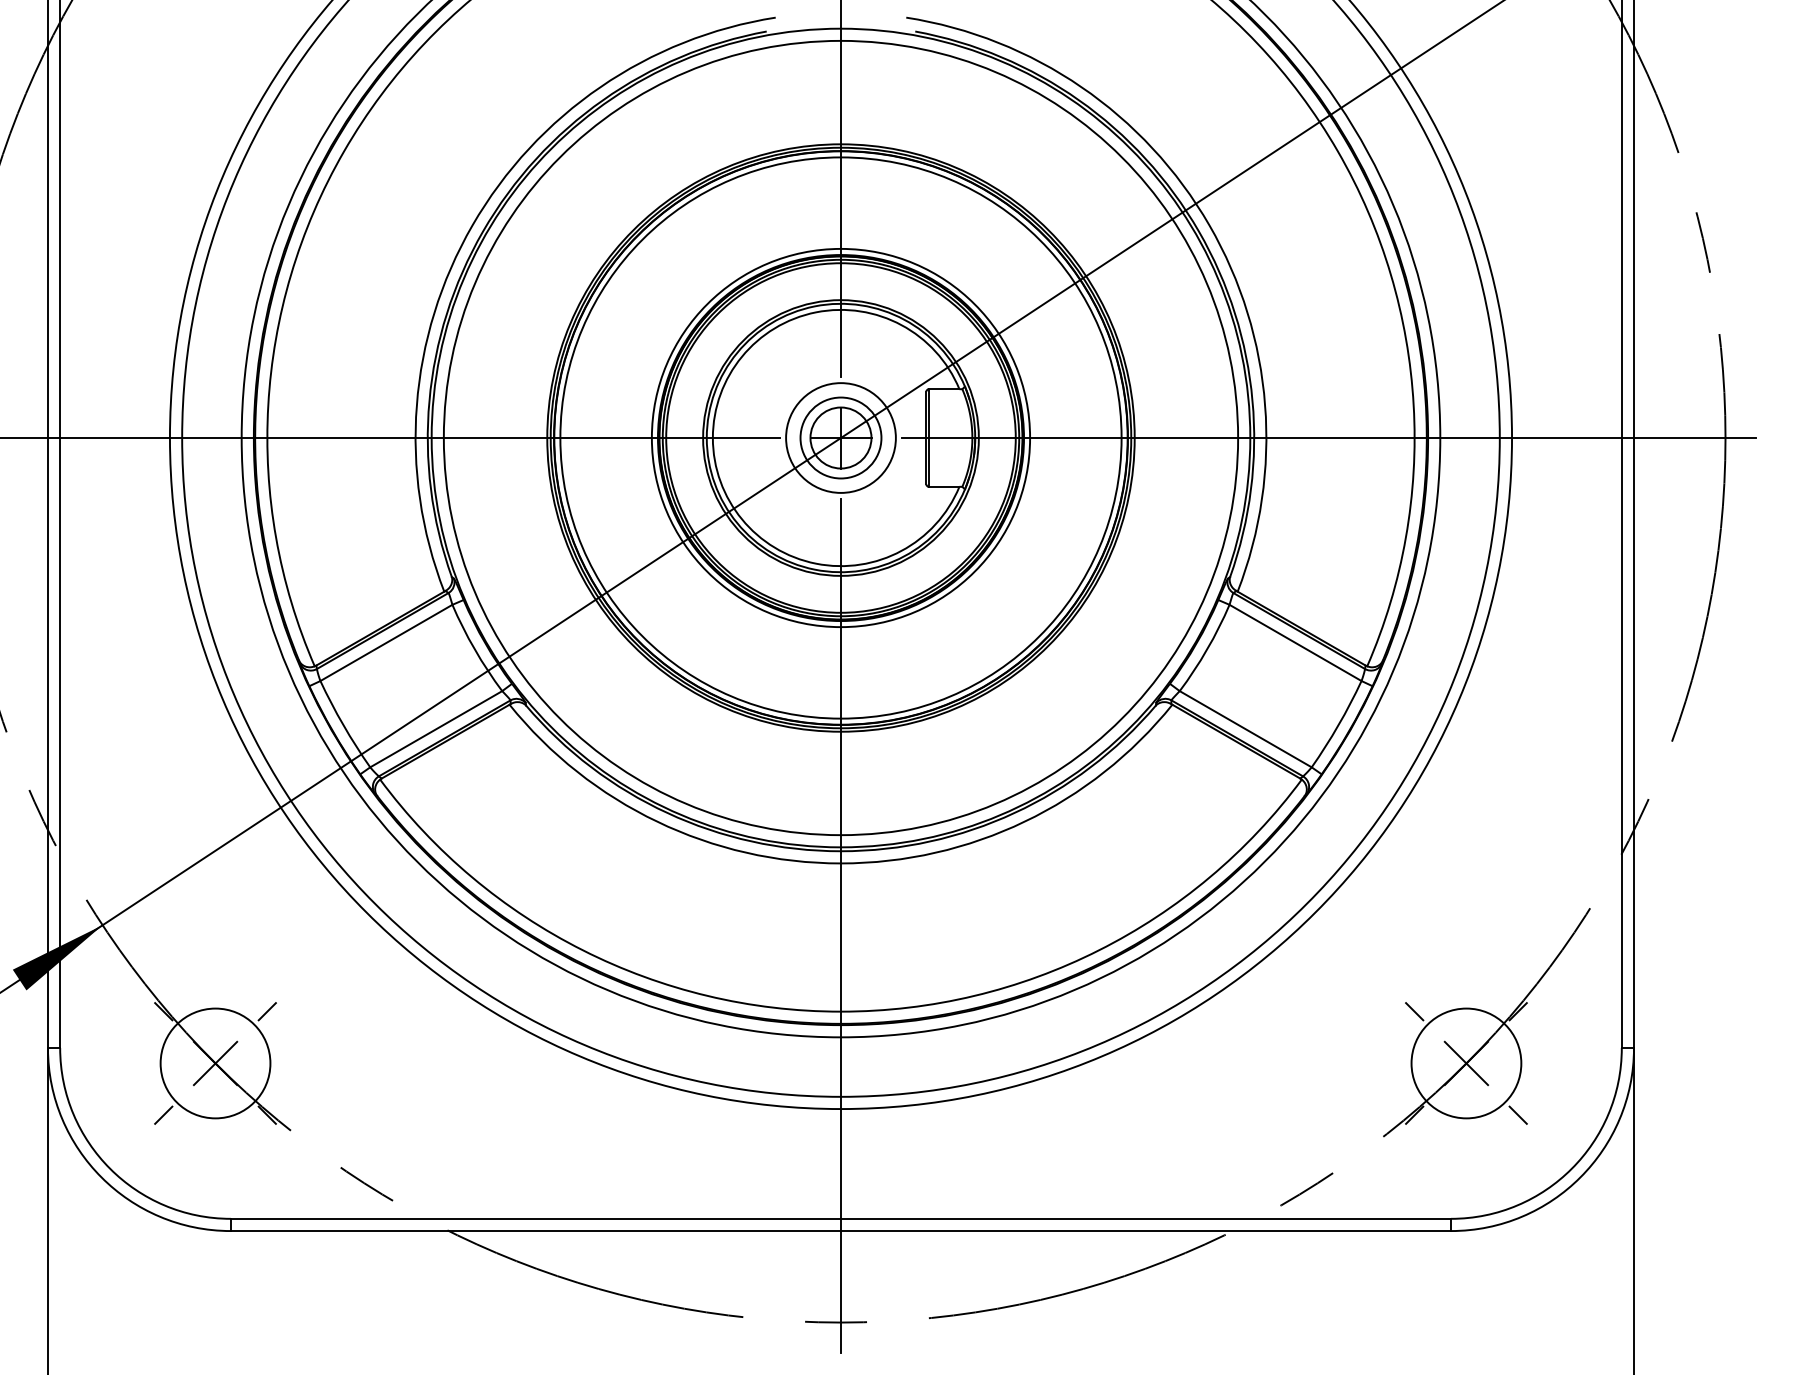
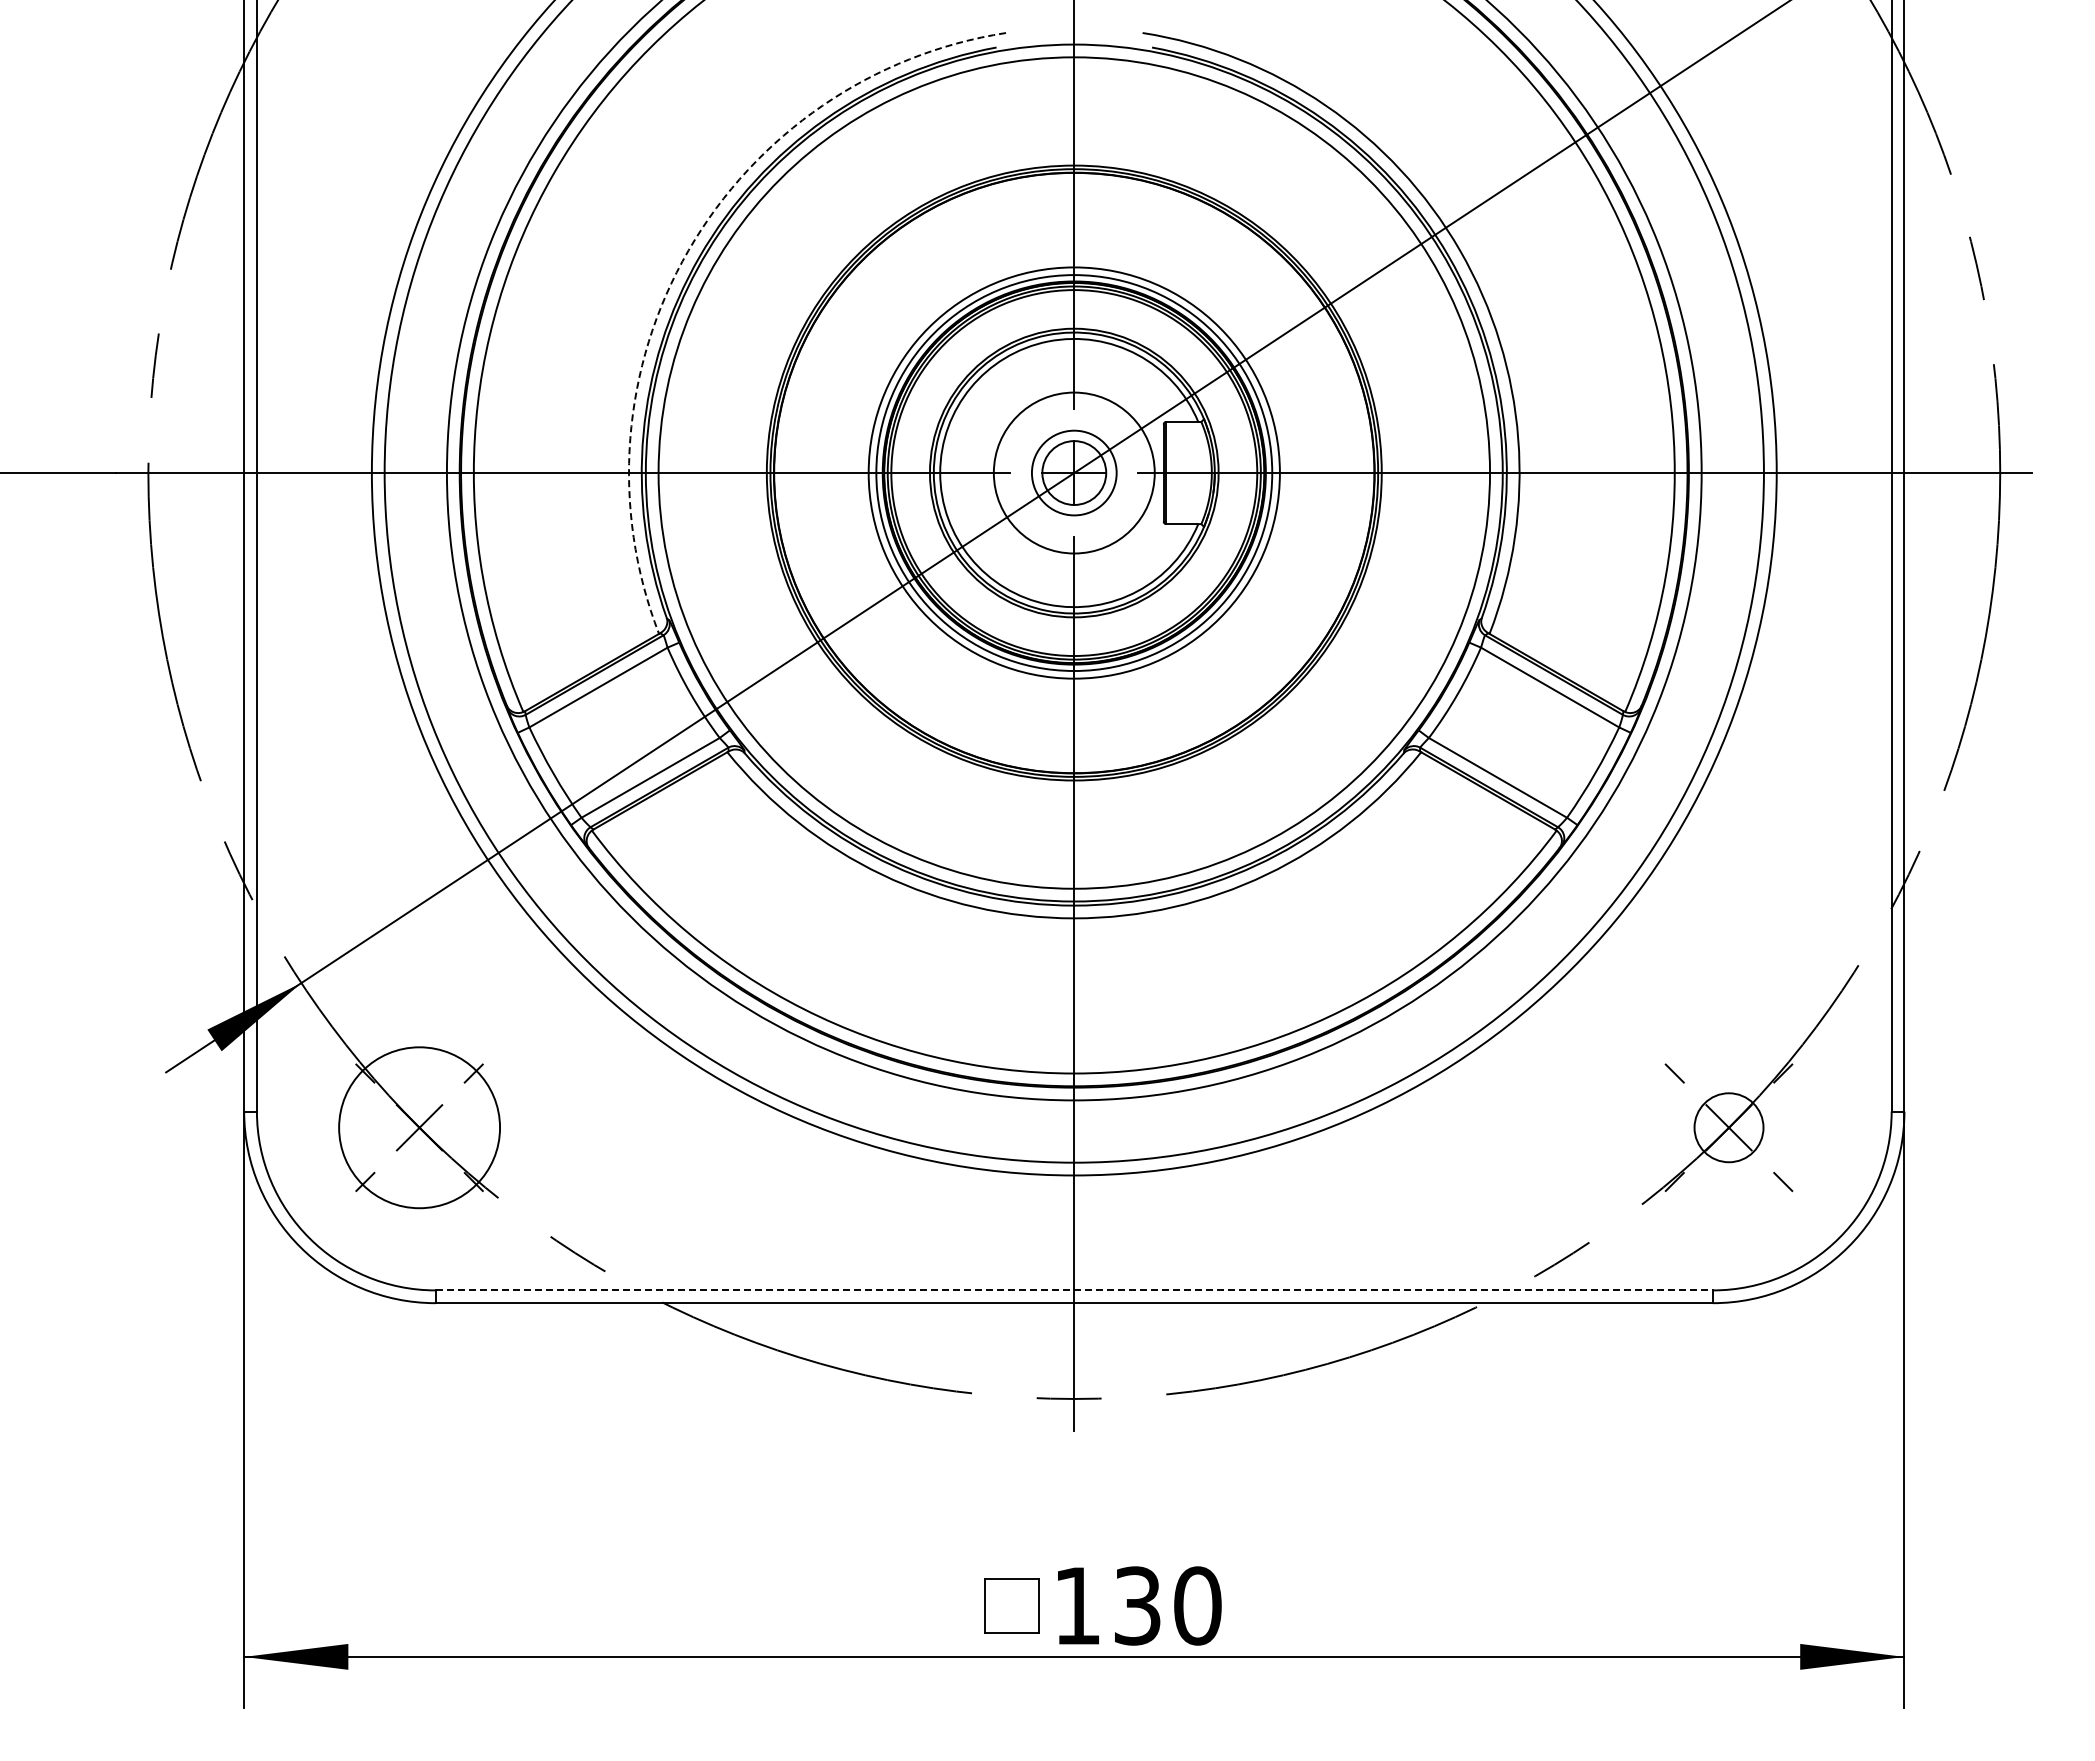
arc: (472, 225) -> (688, 250), solid -> dashed
circle: (840, 437) -> (1073, 472), size x1.4
circle: (841, 437) -> (1074, 472), size x0.7
circle: (215, 1063) -> (419, 1127), size x1.4
circle: (1465, 1063) -> (1728, 1127), size x0.6
line: (841, 1218) -> (1074, 1290), solid -> dashed

